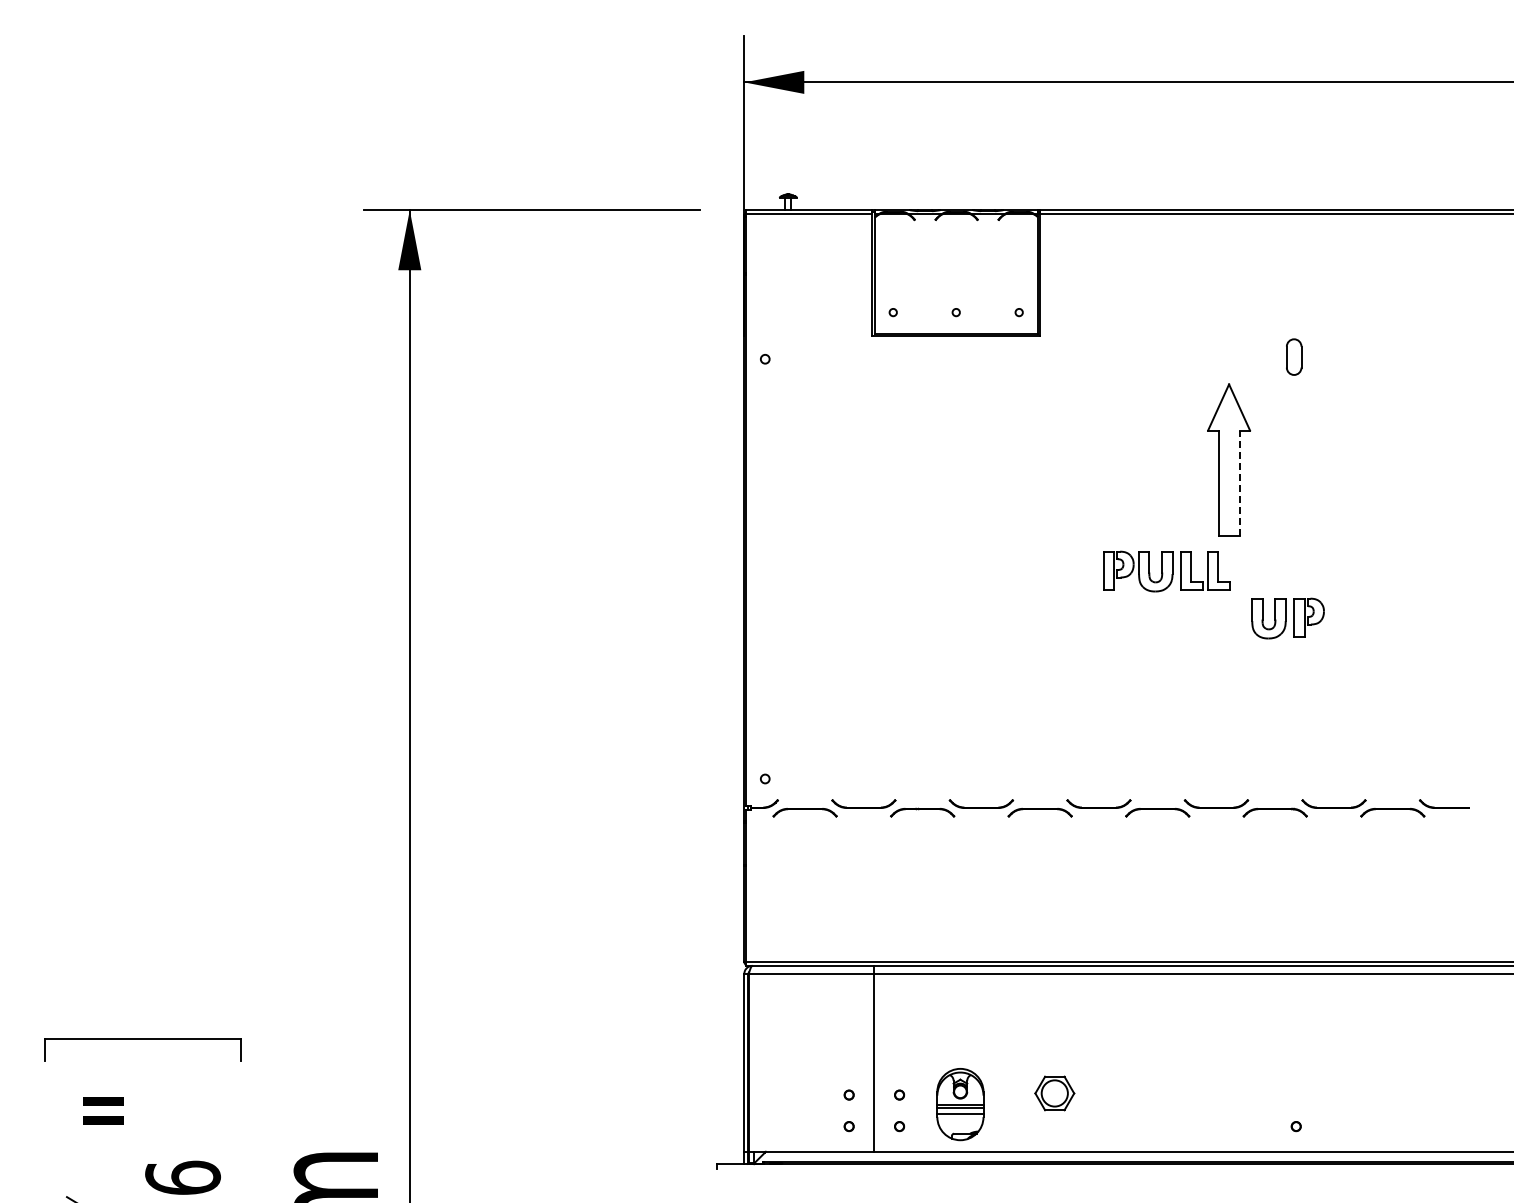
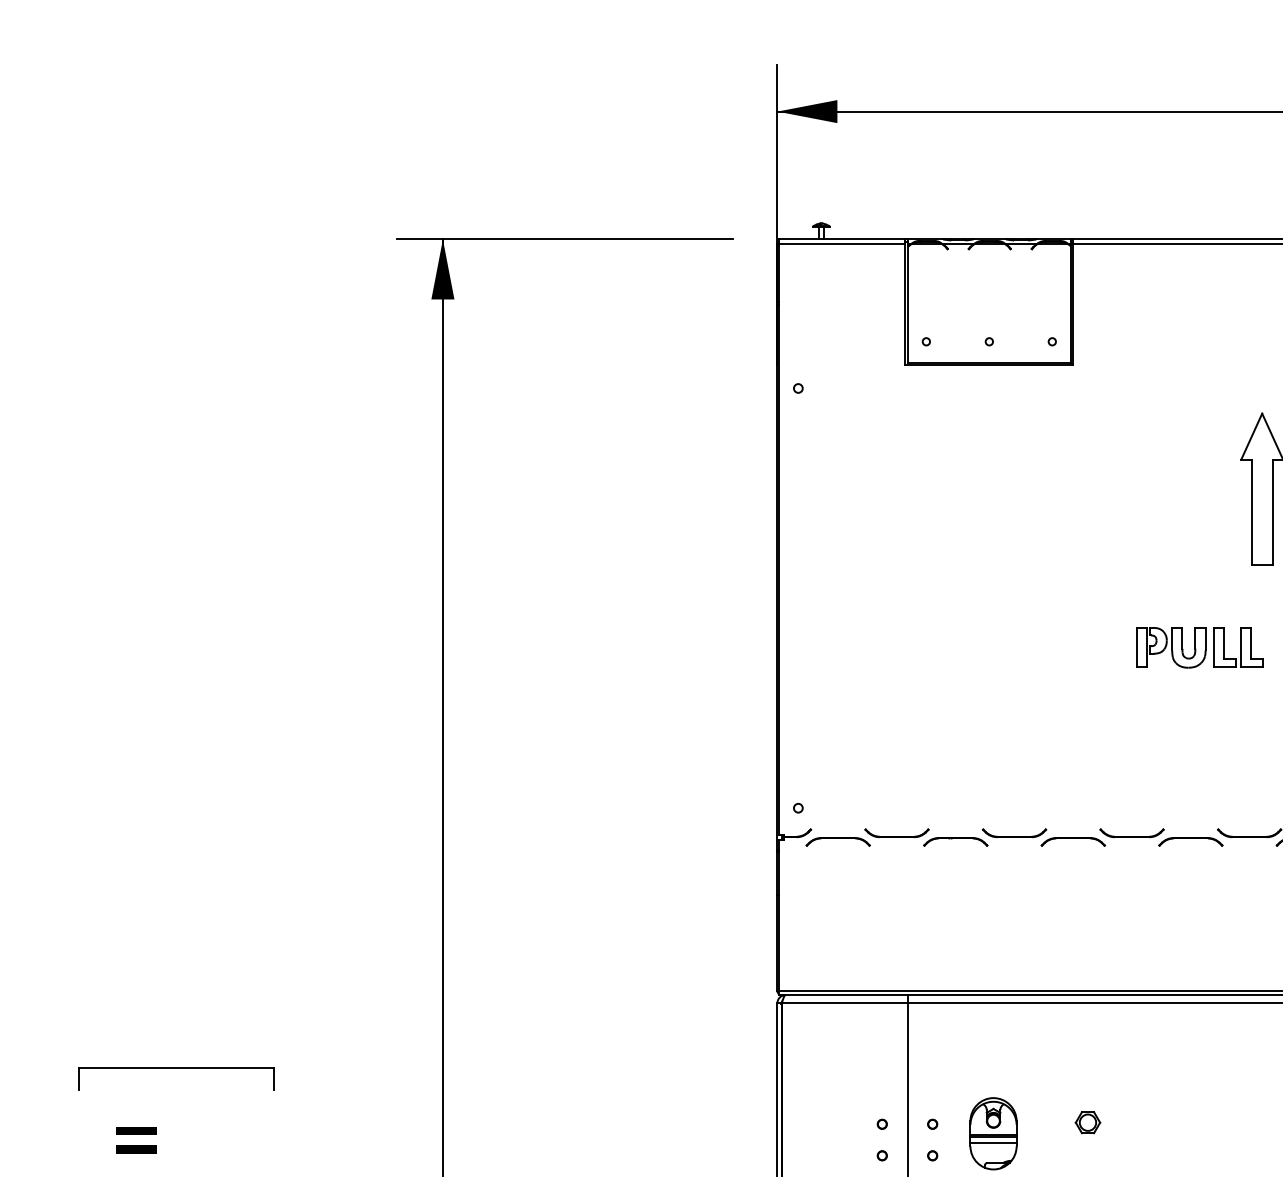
line: (1239, 482) -> (1272, 511), dashed -> solid
part: (1166, 571) -> (1199, 647), moved
part: (1054, 1093) -> (1087, 1122), size x0.62

